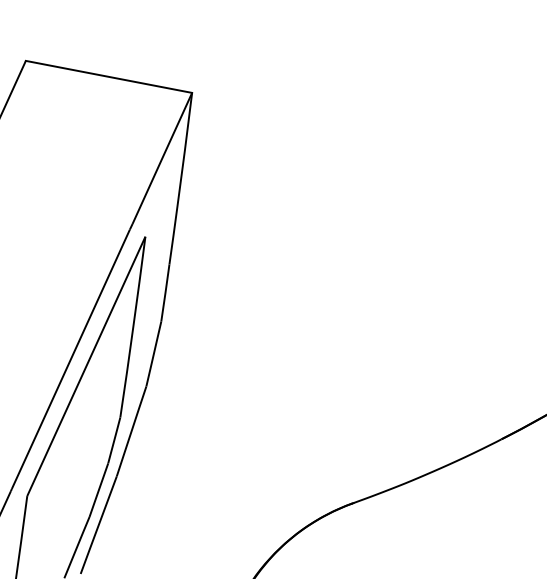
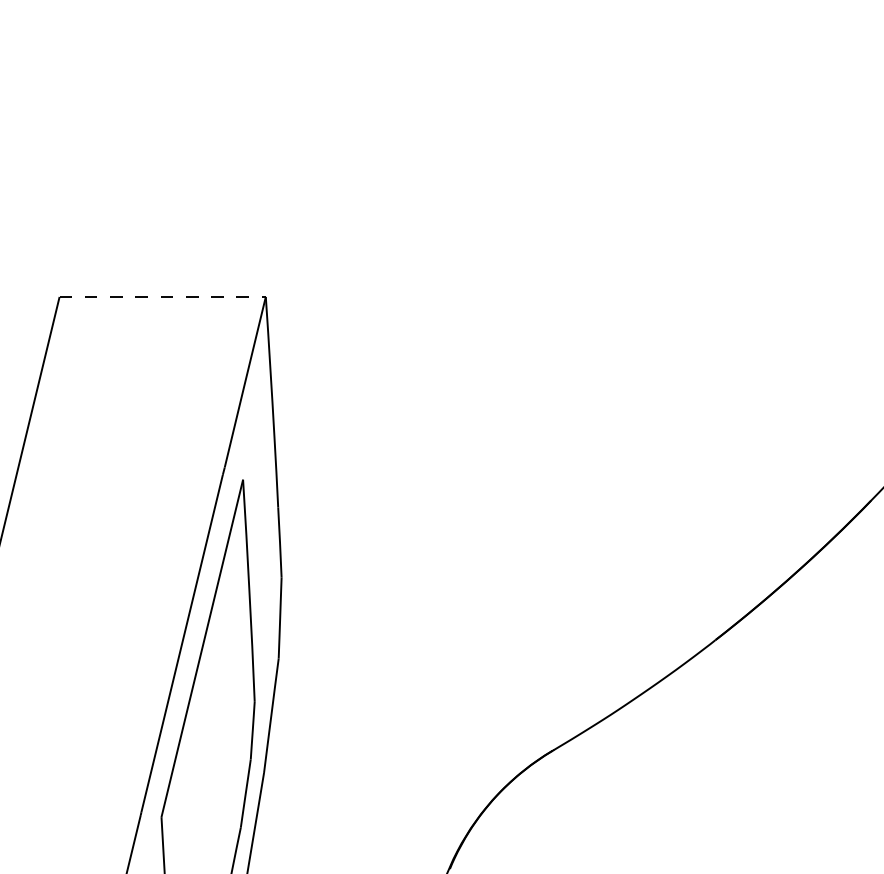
line: (109, 76) -> (163, 296), solid -> dashed

